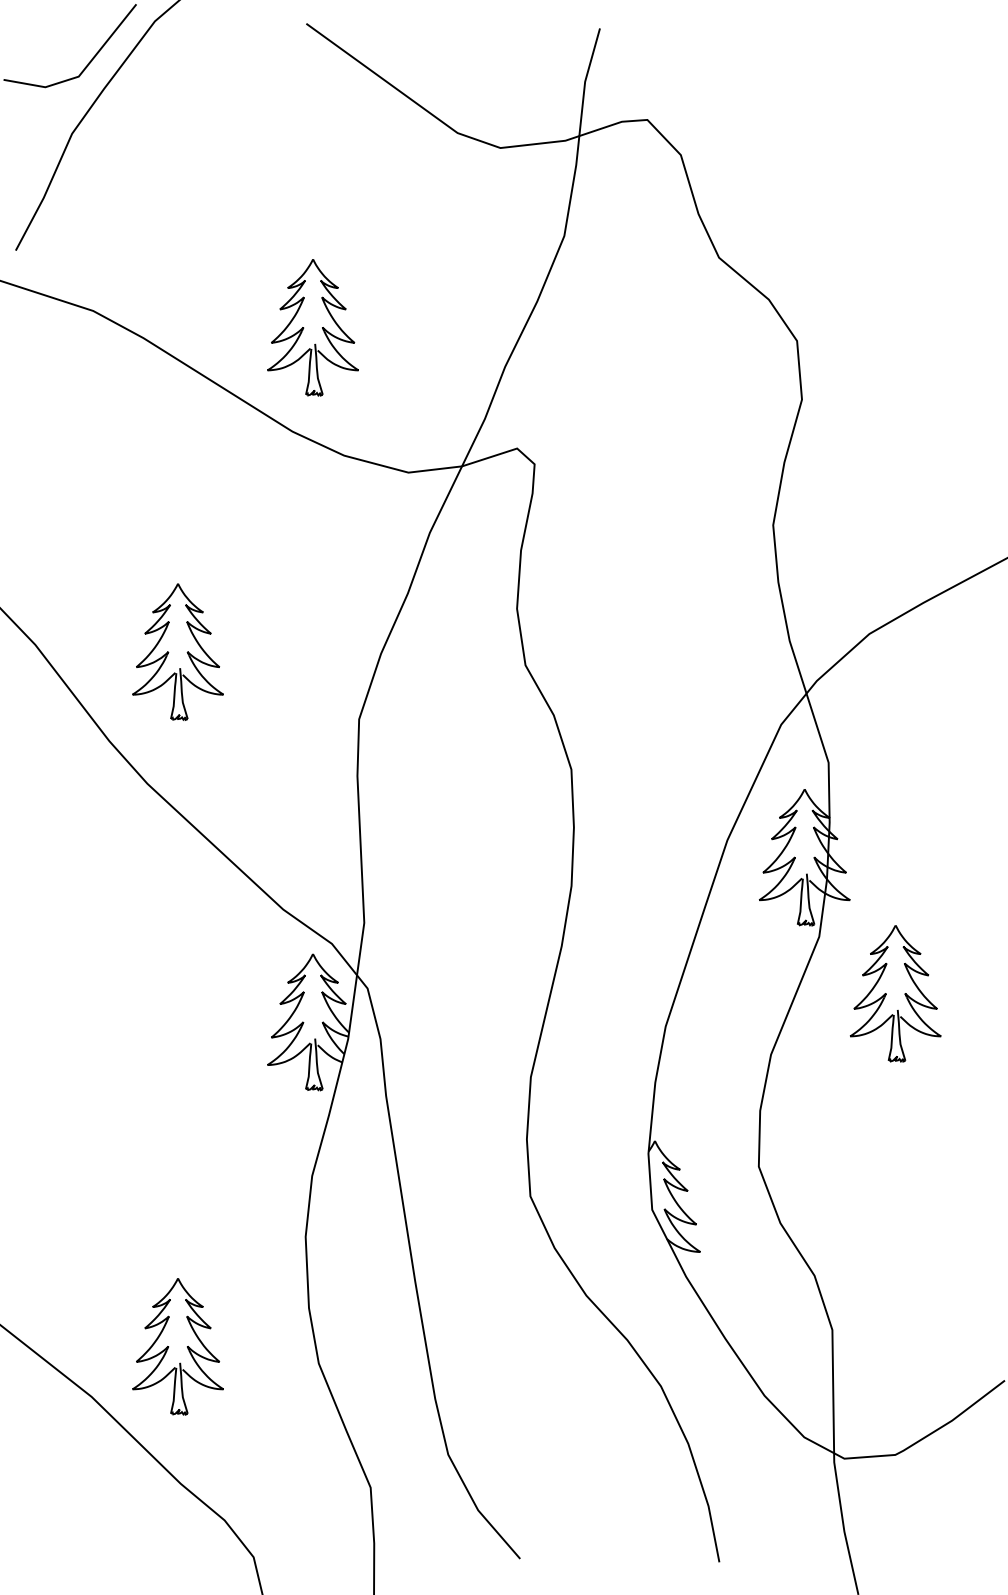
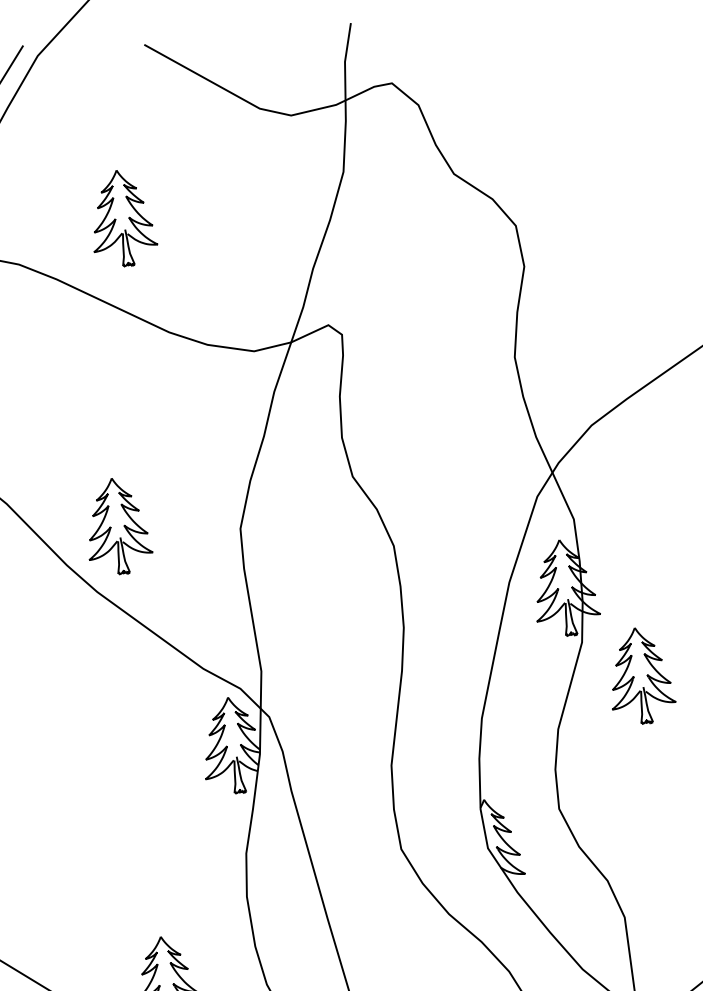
part: (312, 327) -> (121, 218), moved
part: (177, 651) -> (117, 526), moved

